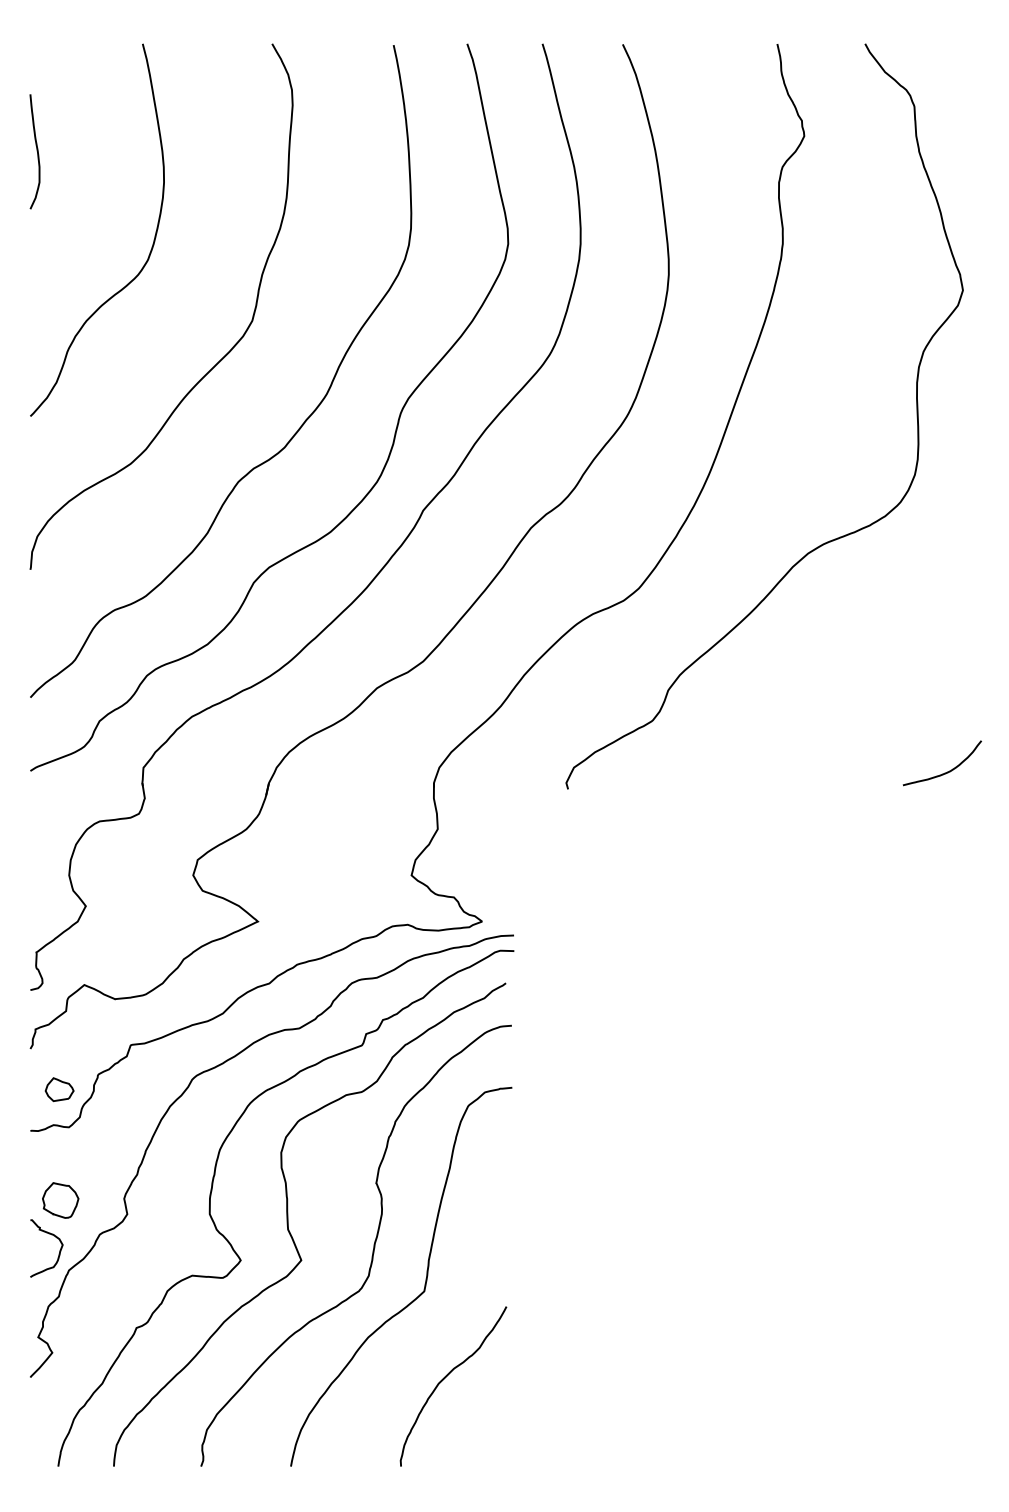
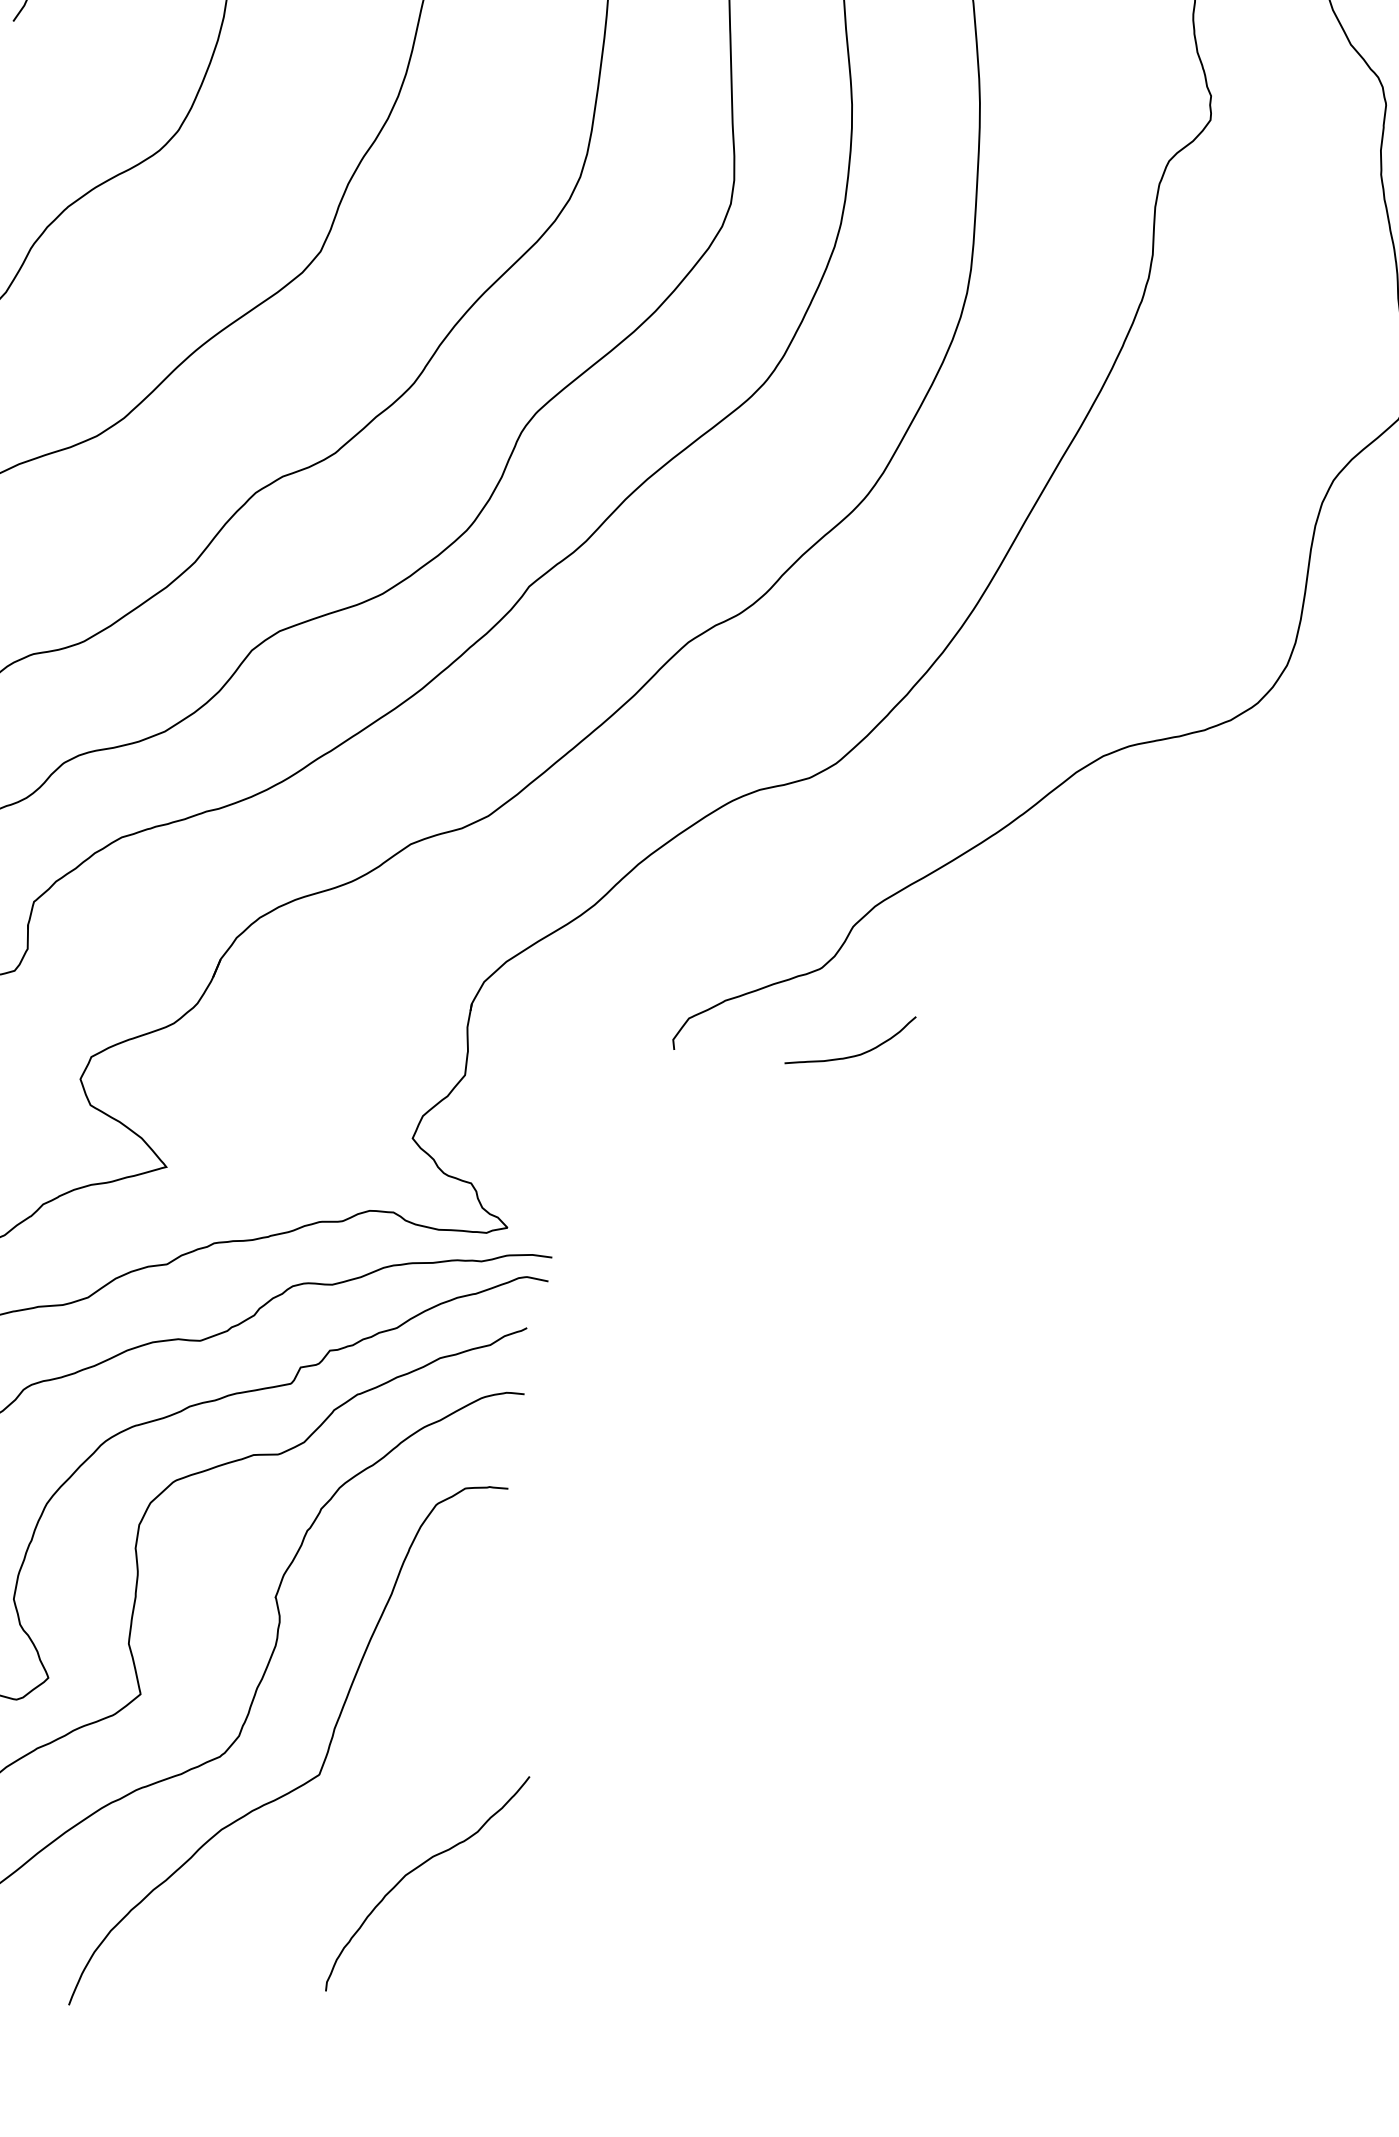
curve: (944, 772) -> (851, 1054), moved
curve: (445, 1378) -> (417, 1869), moved

